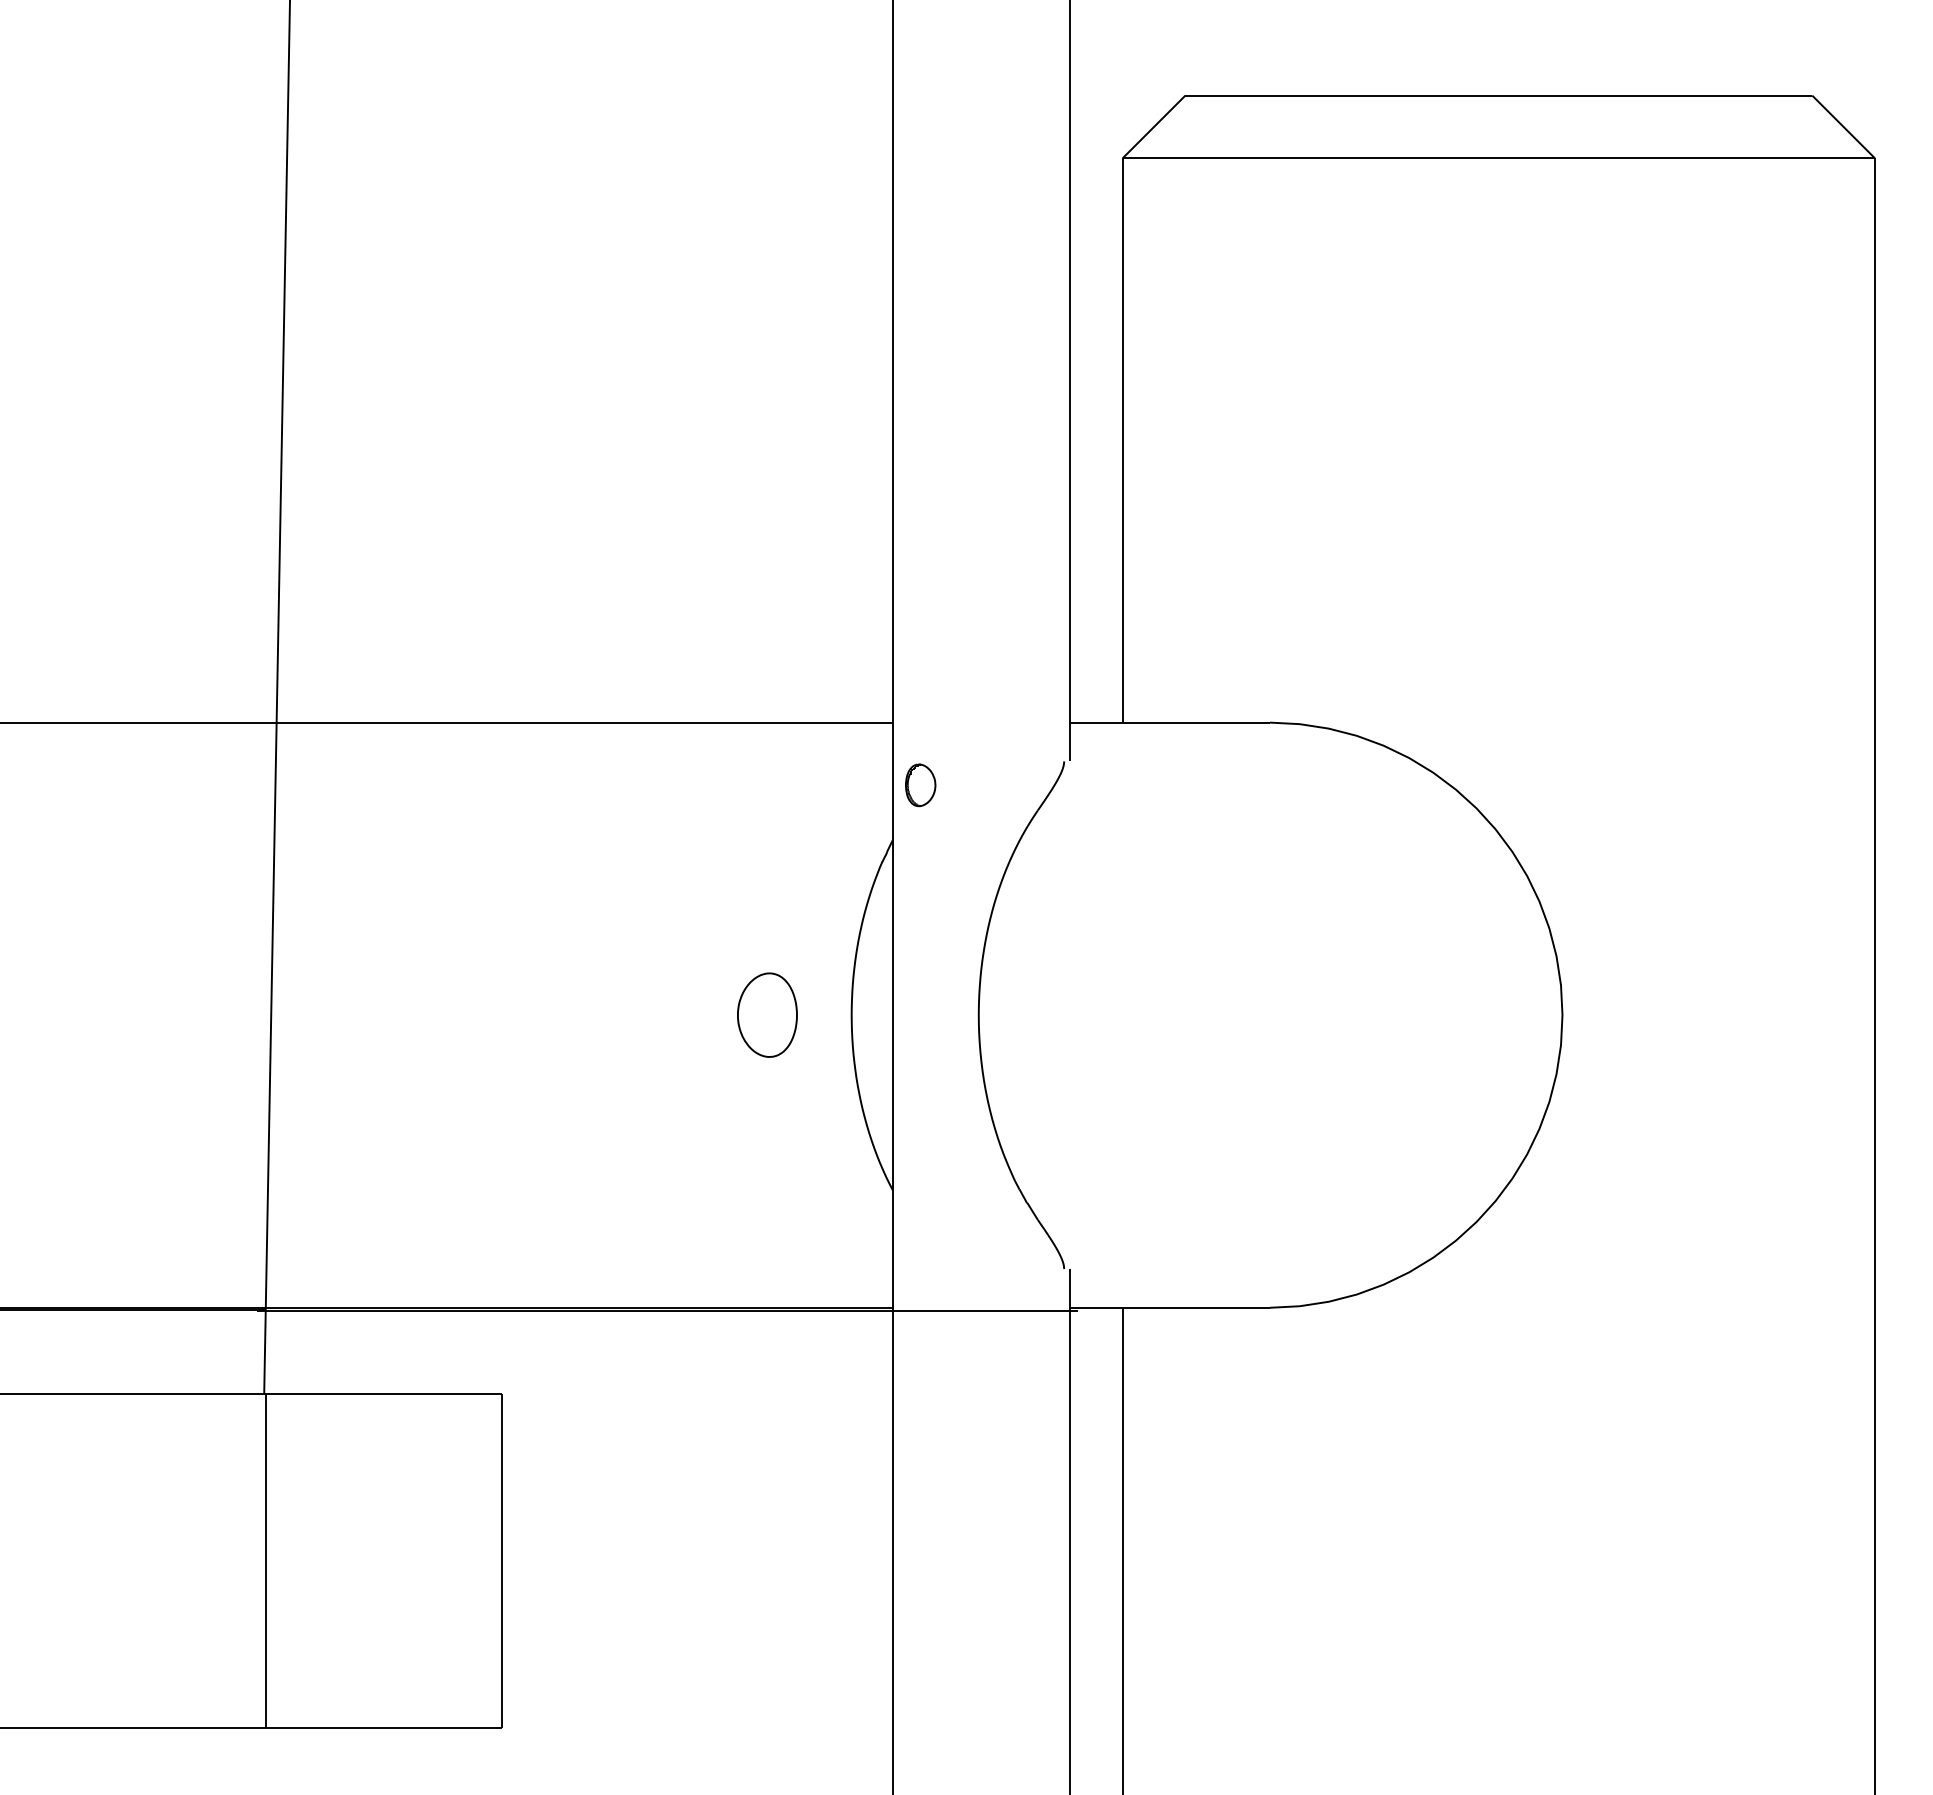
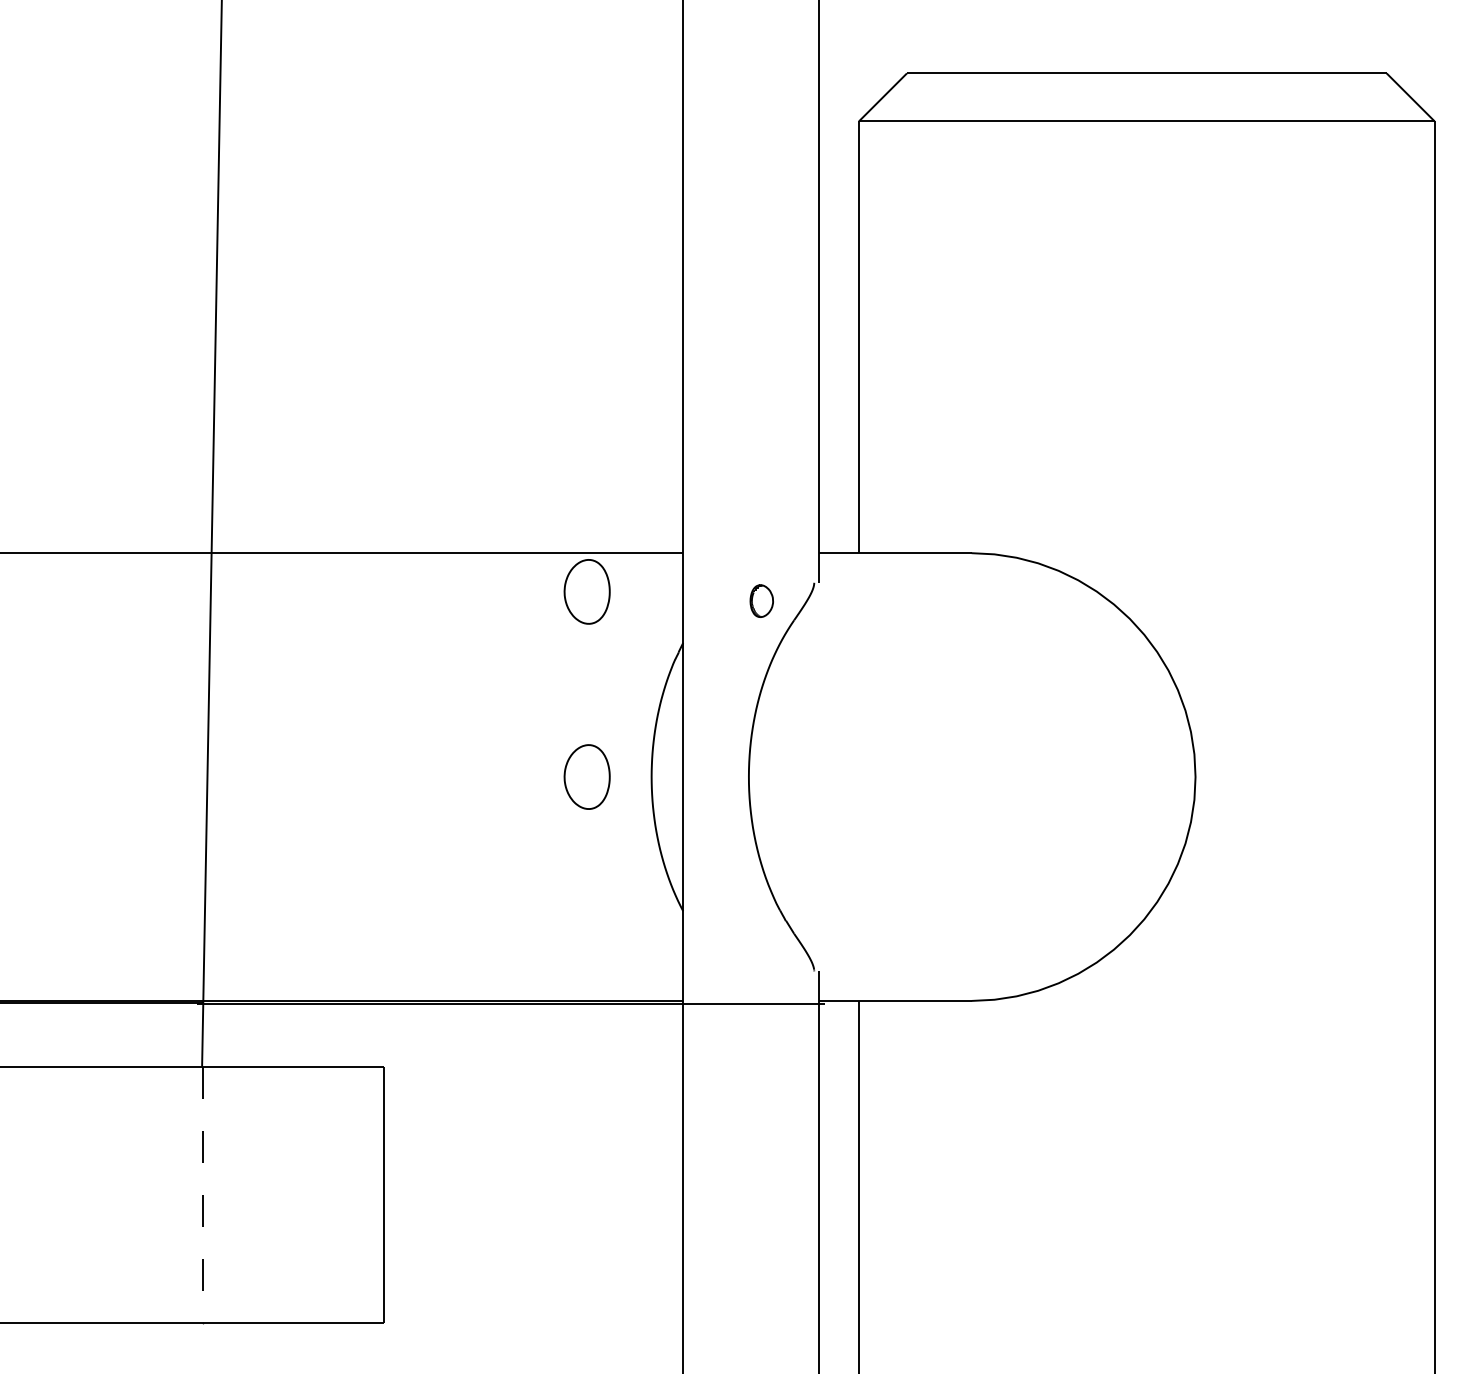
part: (767, 772) -> (587, 591), added
part: (920, 785) -> (761, 601), moved
line: (265, 1561) -> (203, 1195), solid -> dashed

